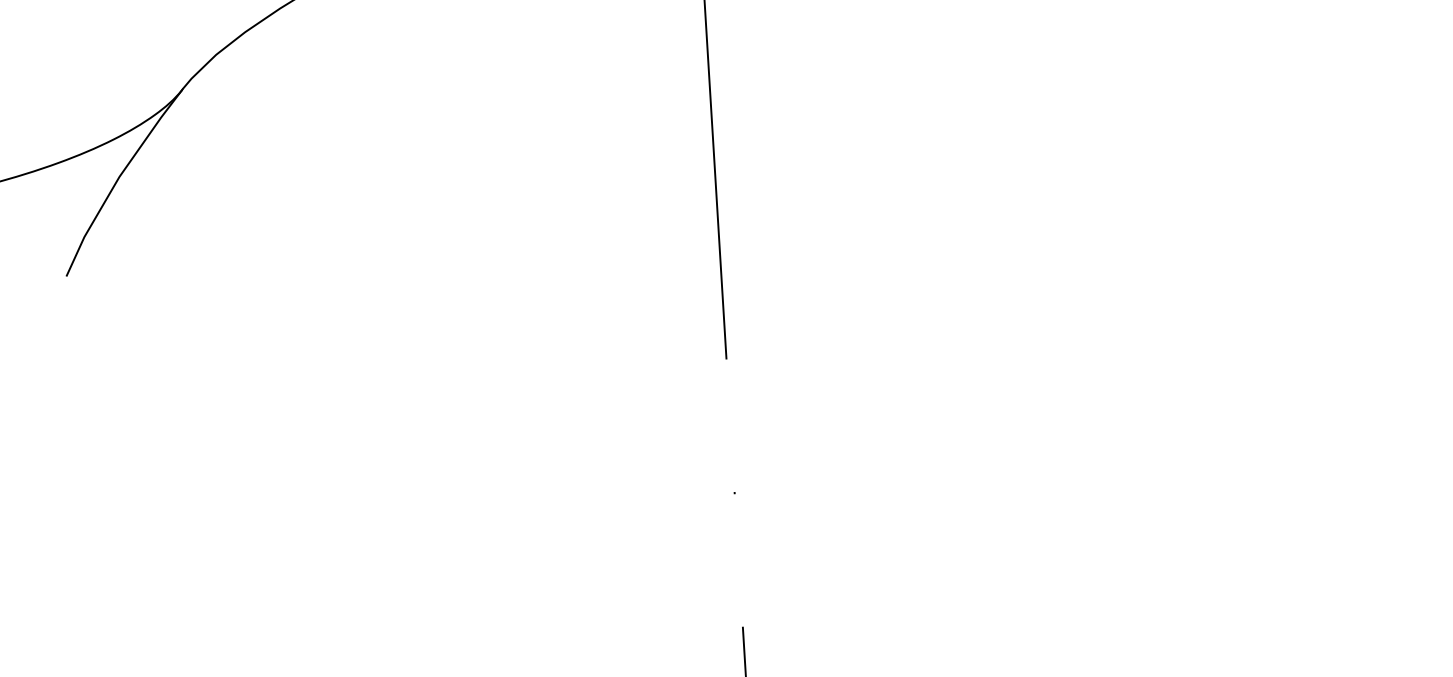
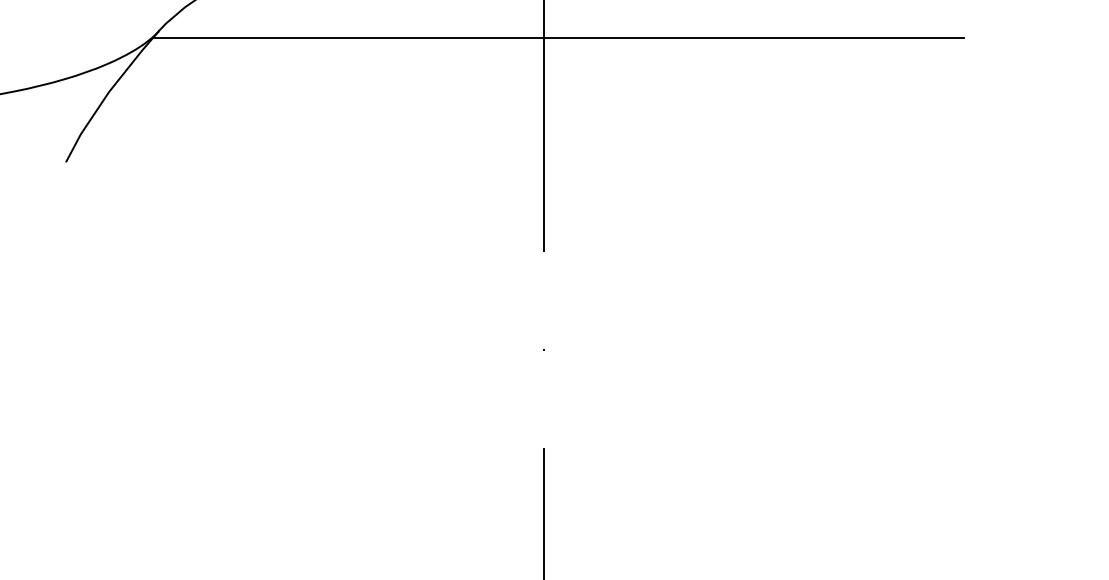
line: (728, 64) -> (558, 37), added

